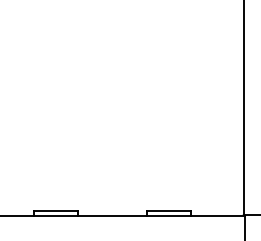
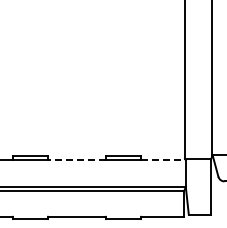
line: (112, 216) -> (76, 160), solid -> dashed
line: (218, 216) -> (164, 160), solid -> dashed

